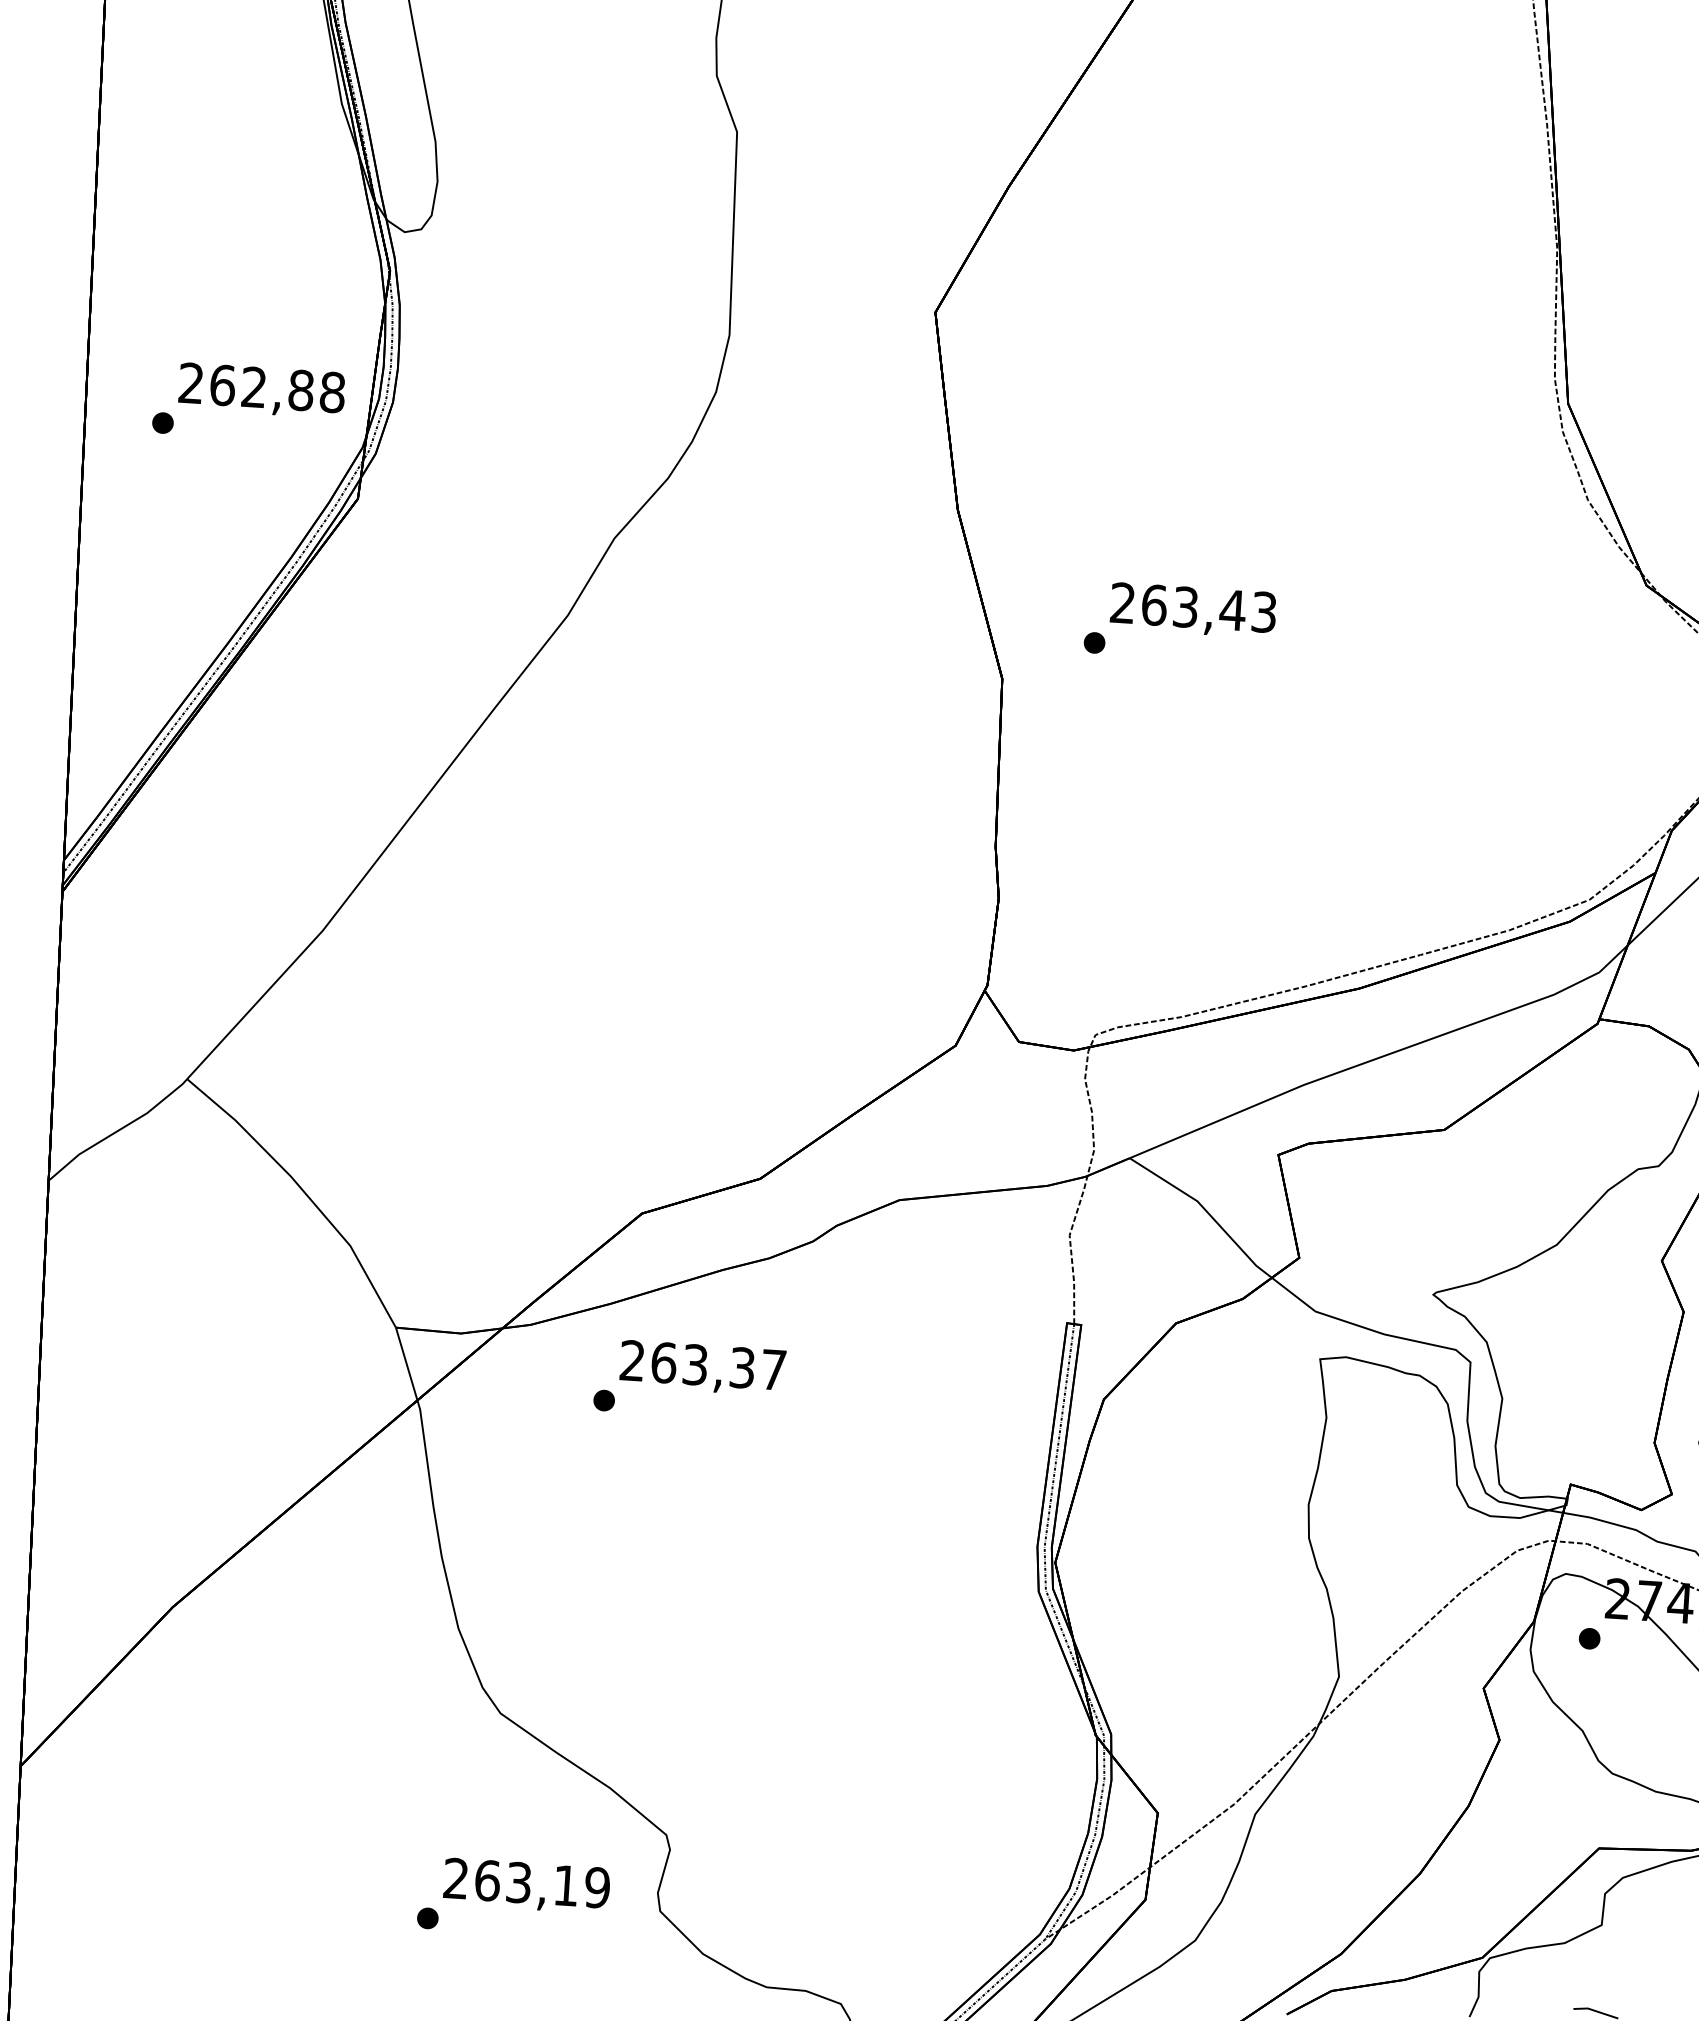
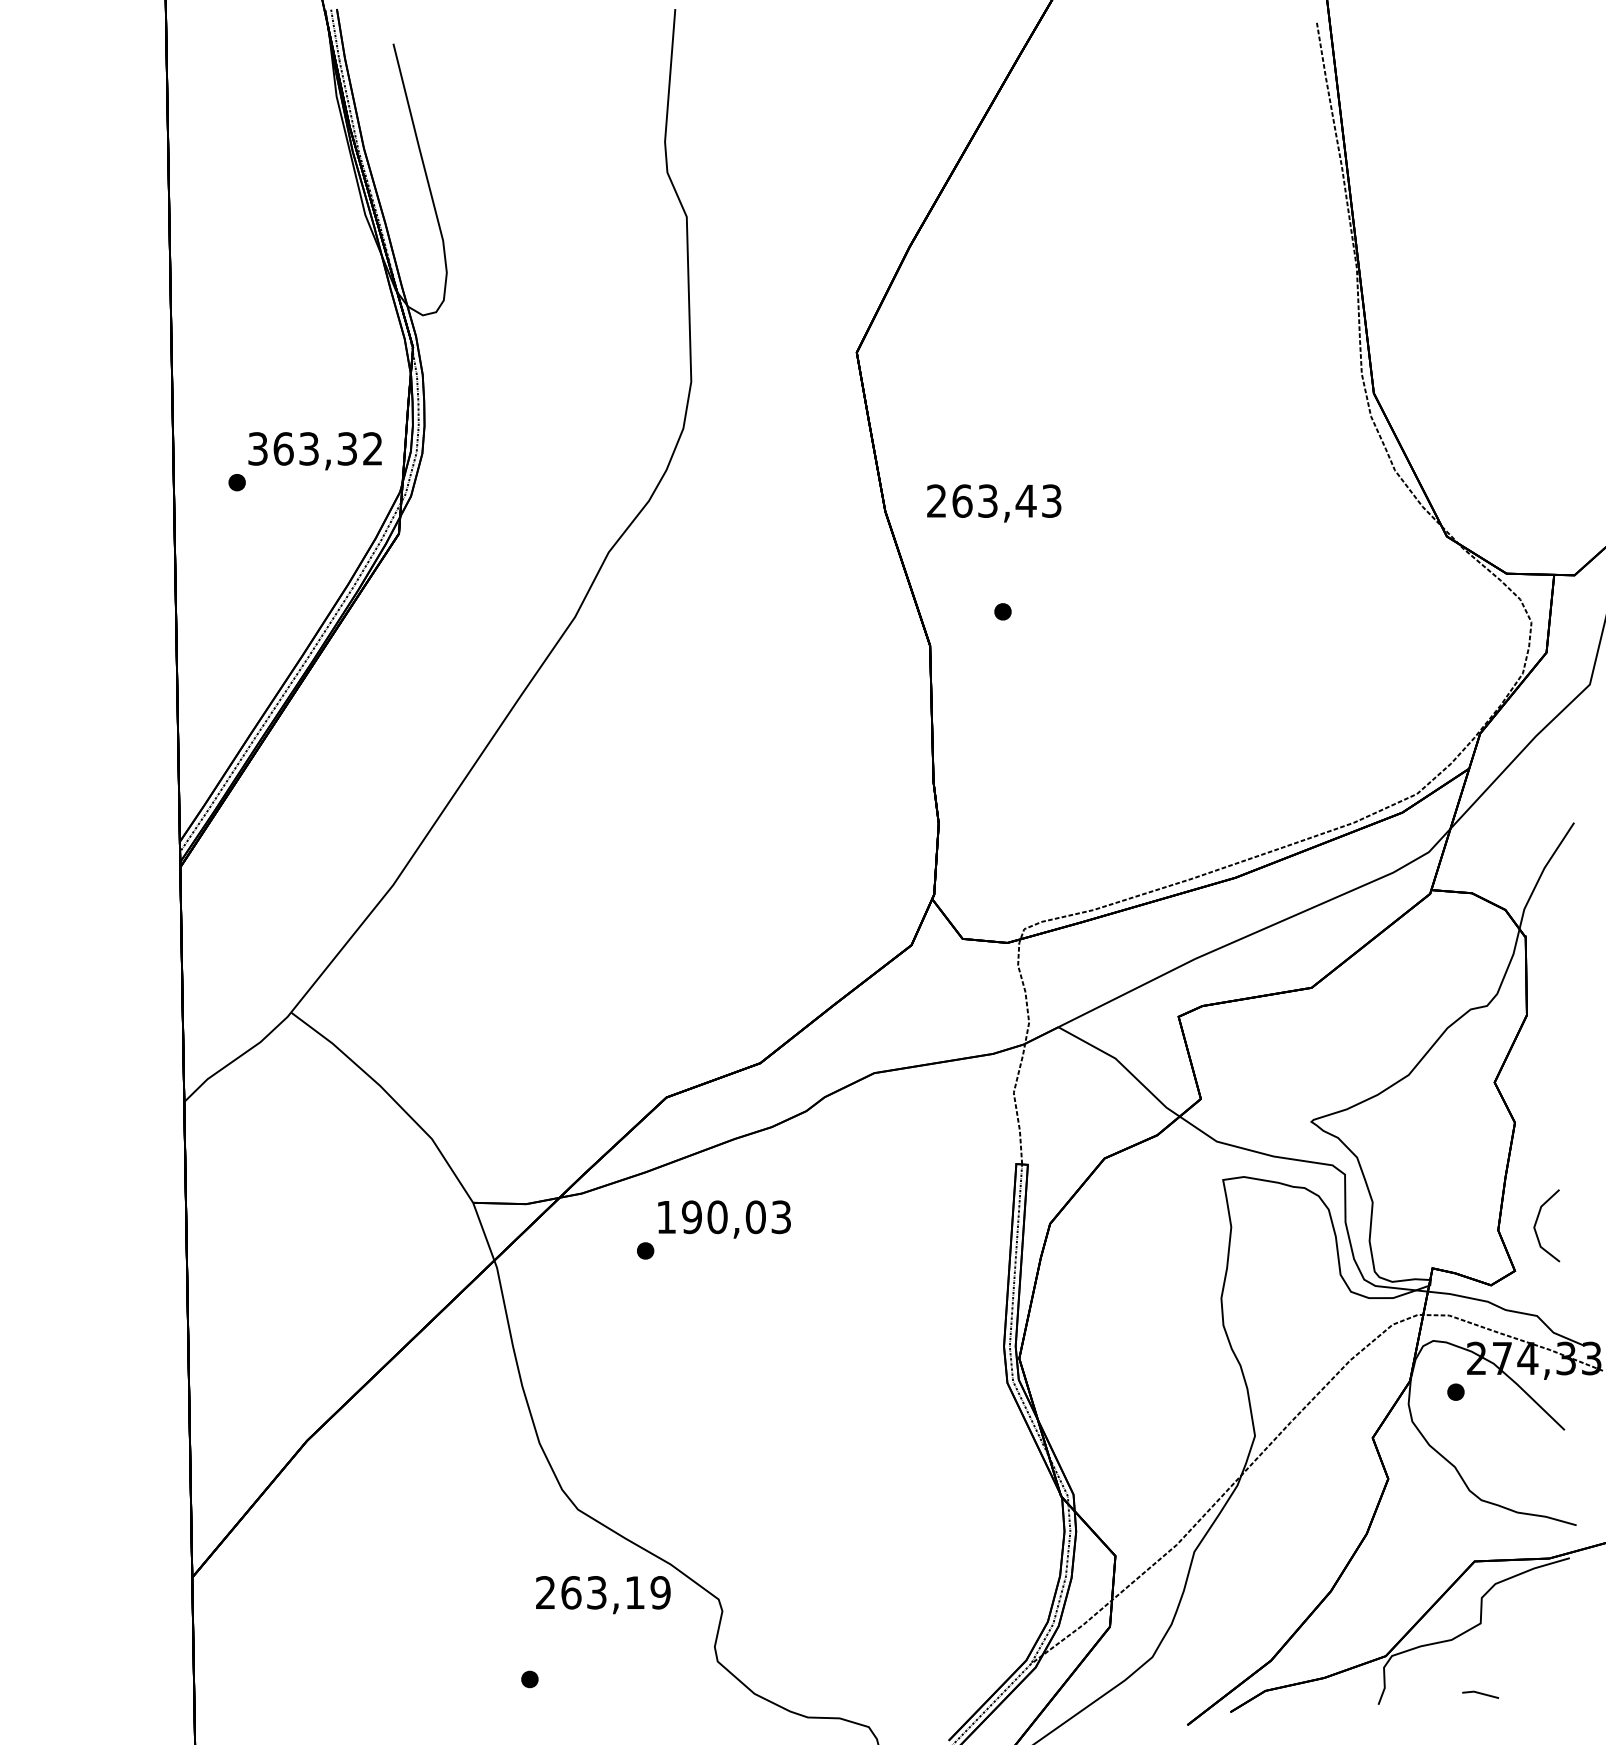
text: (262, 387) -> (315, 448), 262,88 -> 363,32
text: (1193, 610) -> (994, 503), moved
text: (702, 1365) -> (723, 1217), 263,37 -> 190,03
text: (526, 1886) -> (603, 1595), moved

